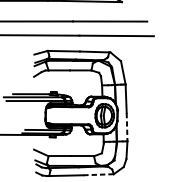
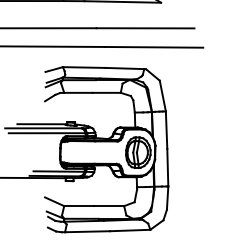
line: (126, 126) -> (167, 167), dashed -> solid
line: (98, 174) -> (130, 230), dashed -> solid

